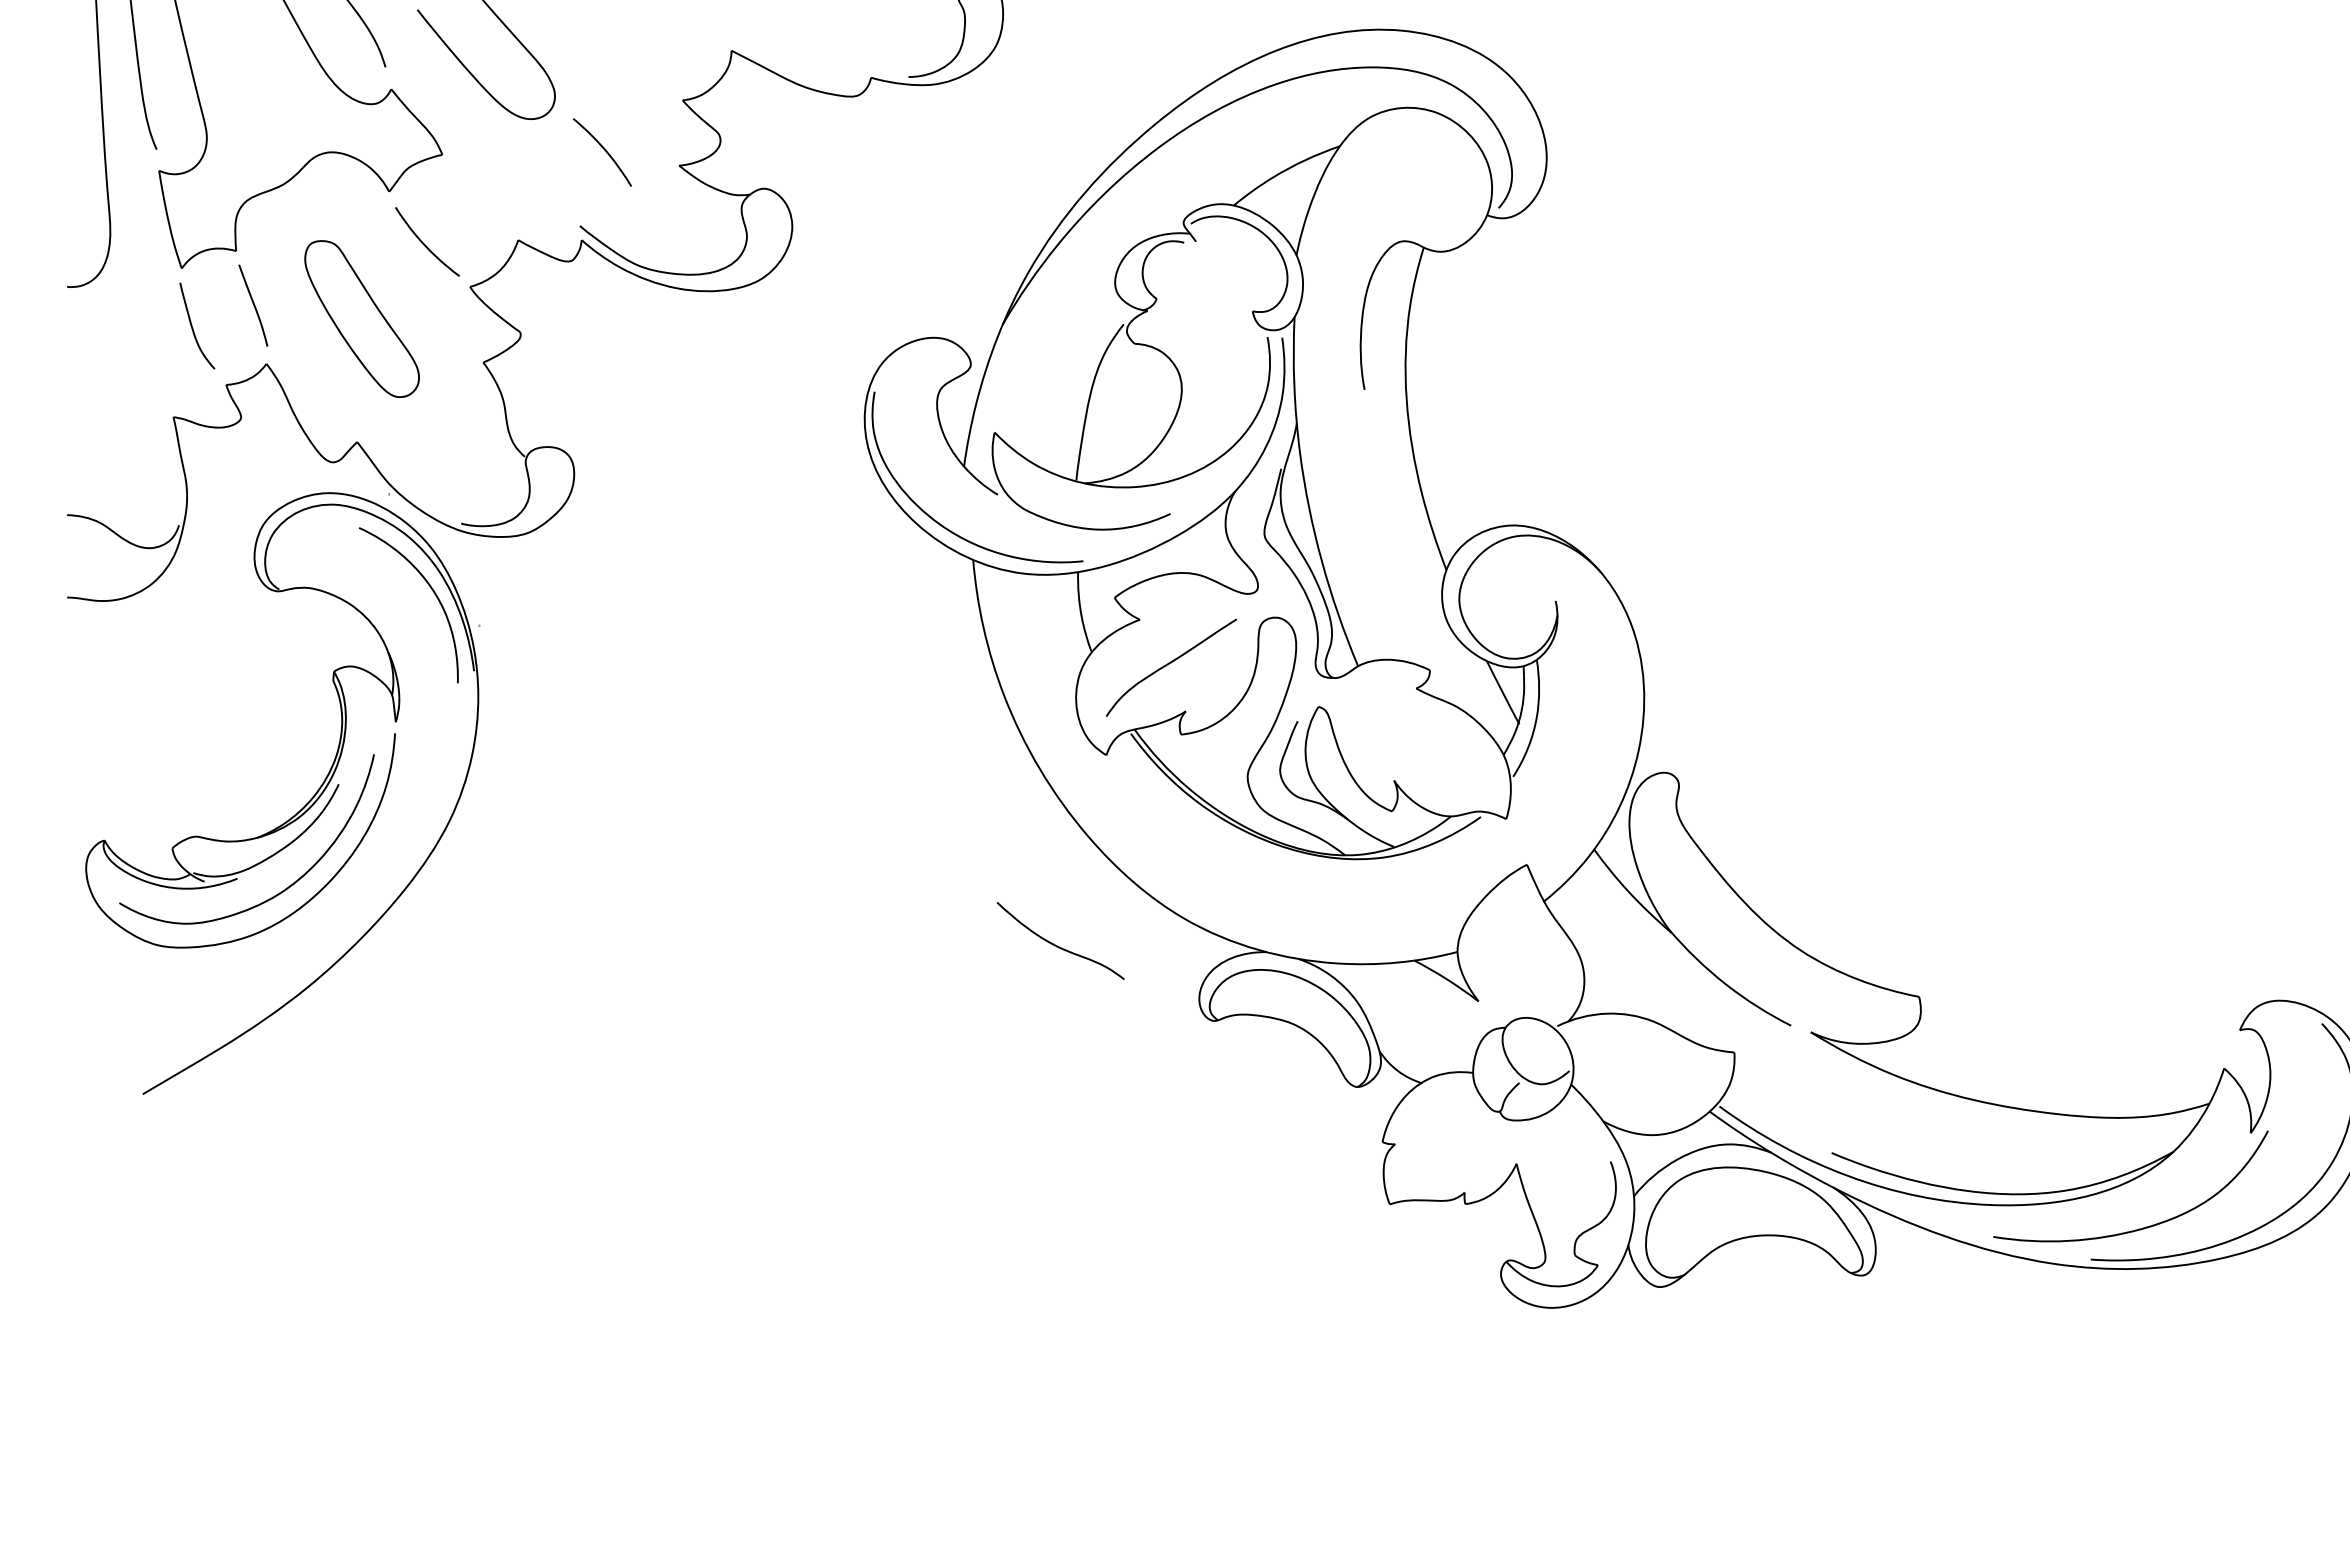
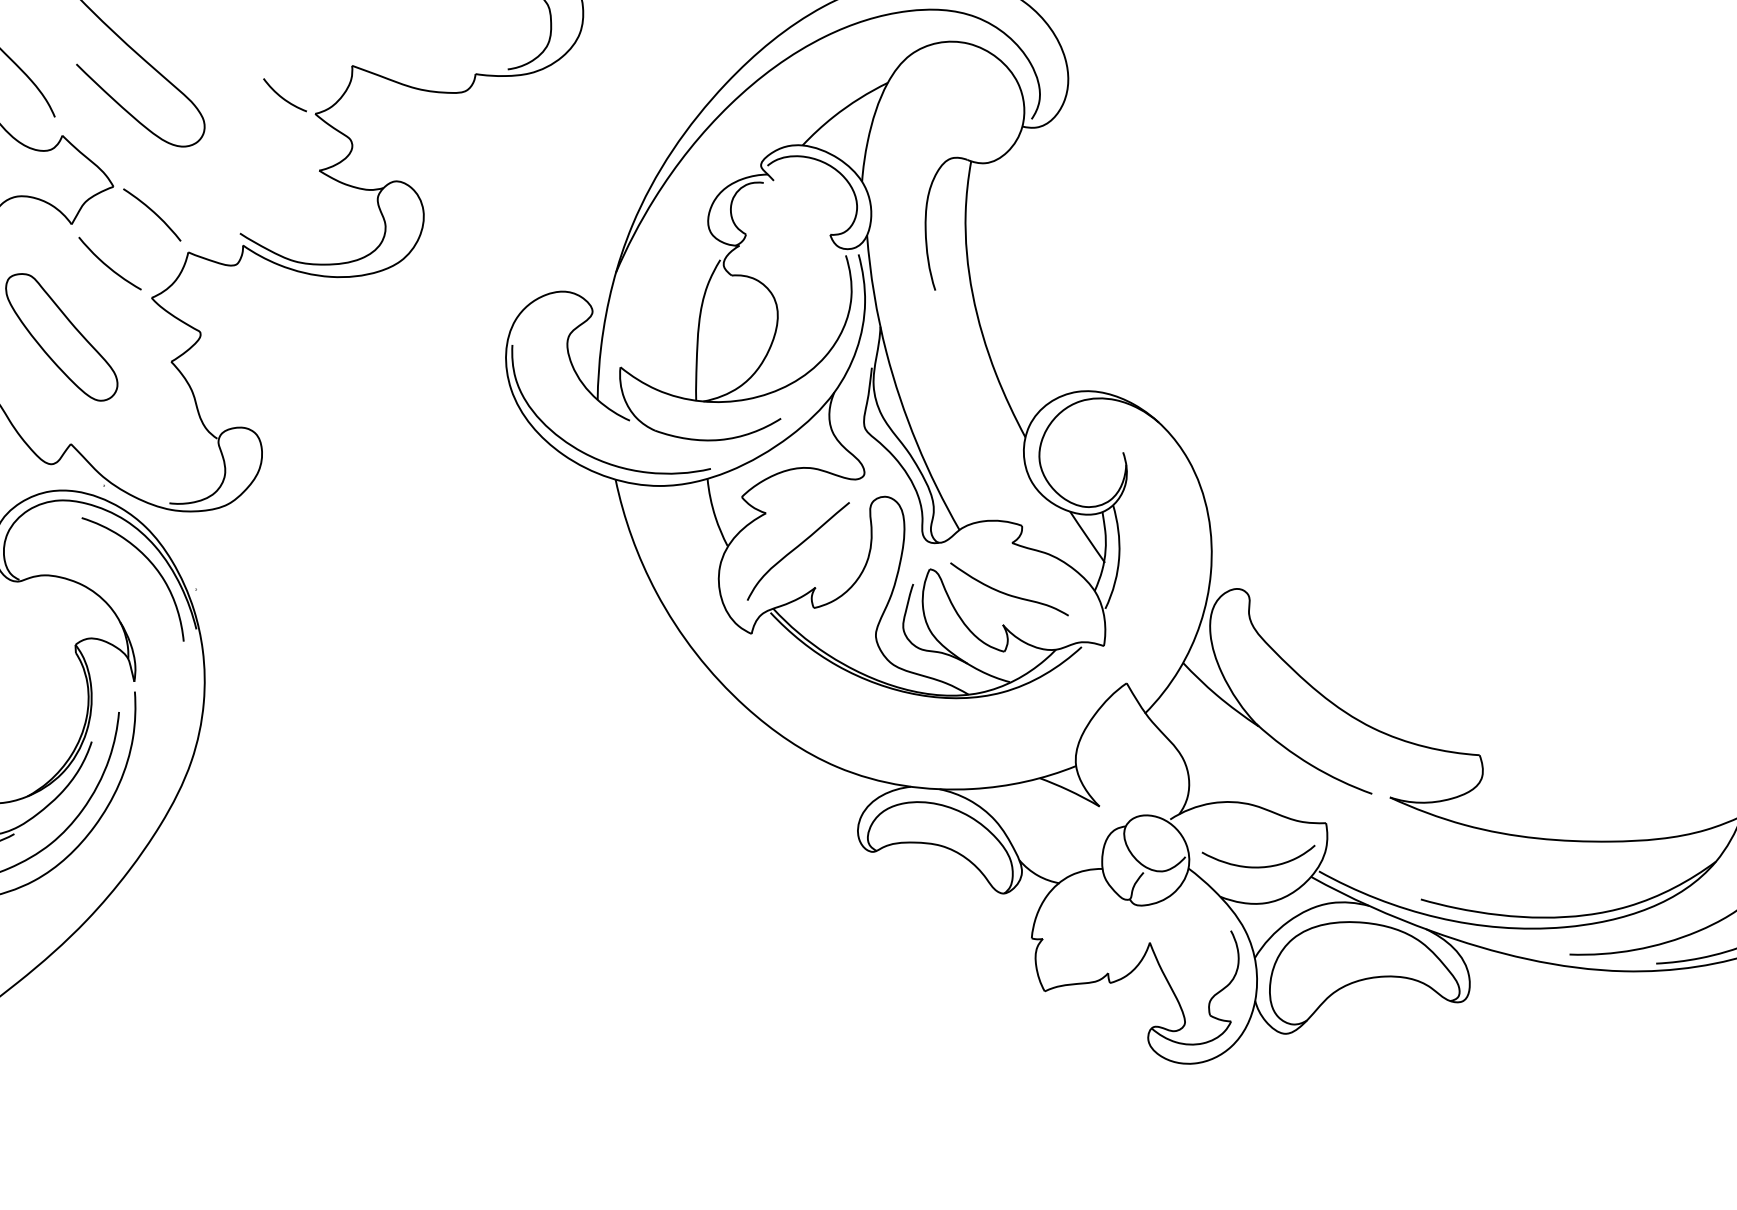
curve: (647, 76) -> (282, 97), added
curve: (603, 149) -> (152, 212), moved
curve: (1057, 945) -> (1007, 593), moved
curve: (1653, 1092) -> (1260, 866), added

